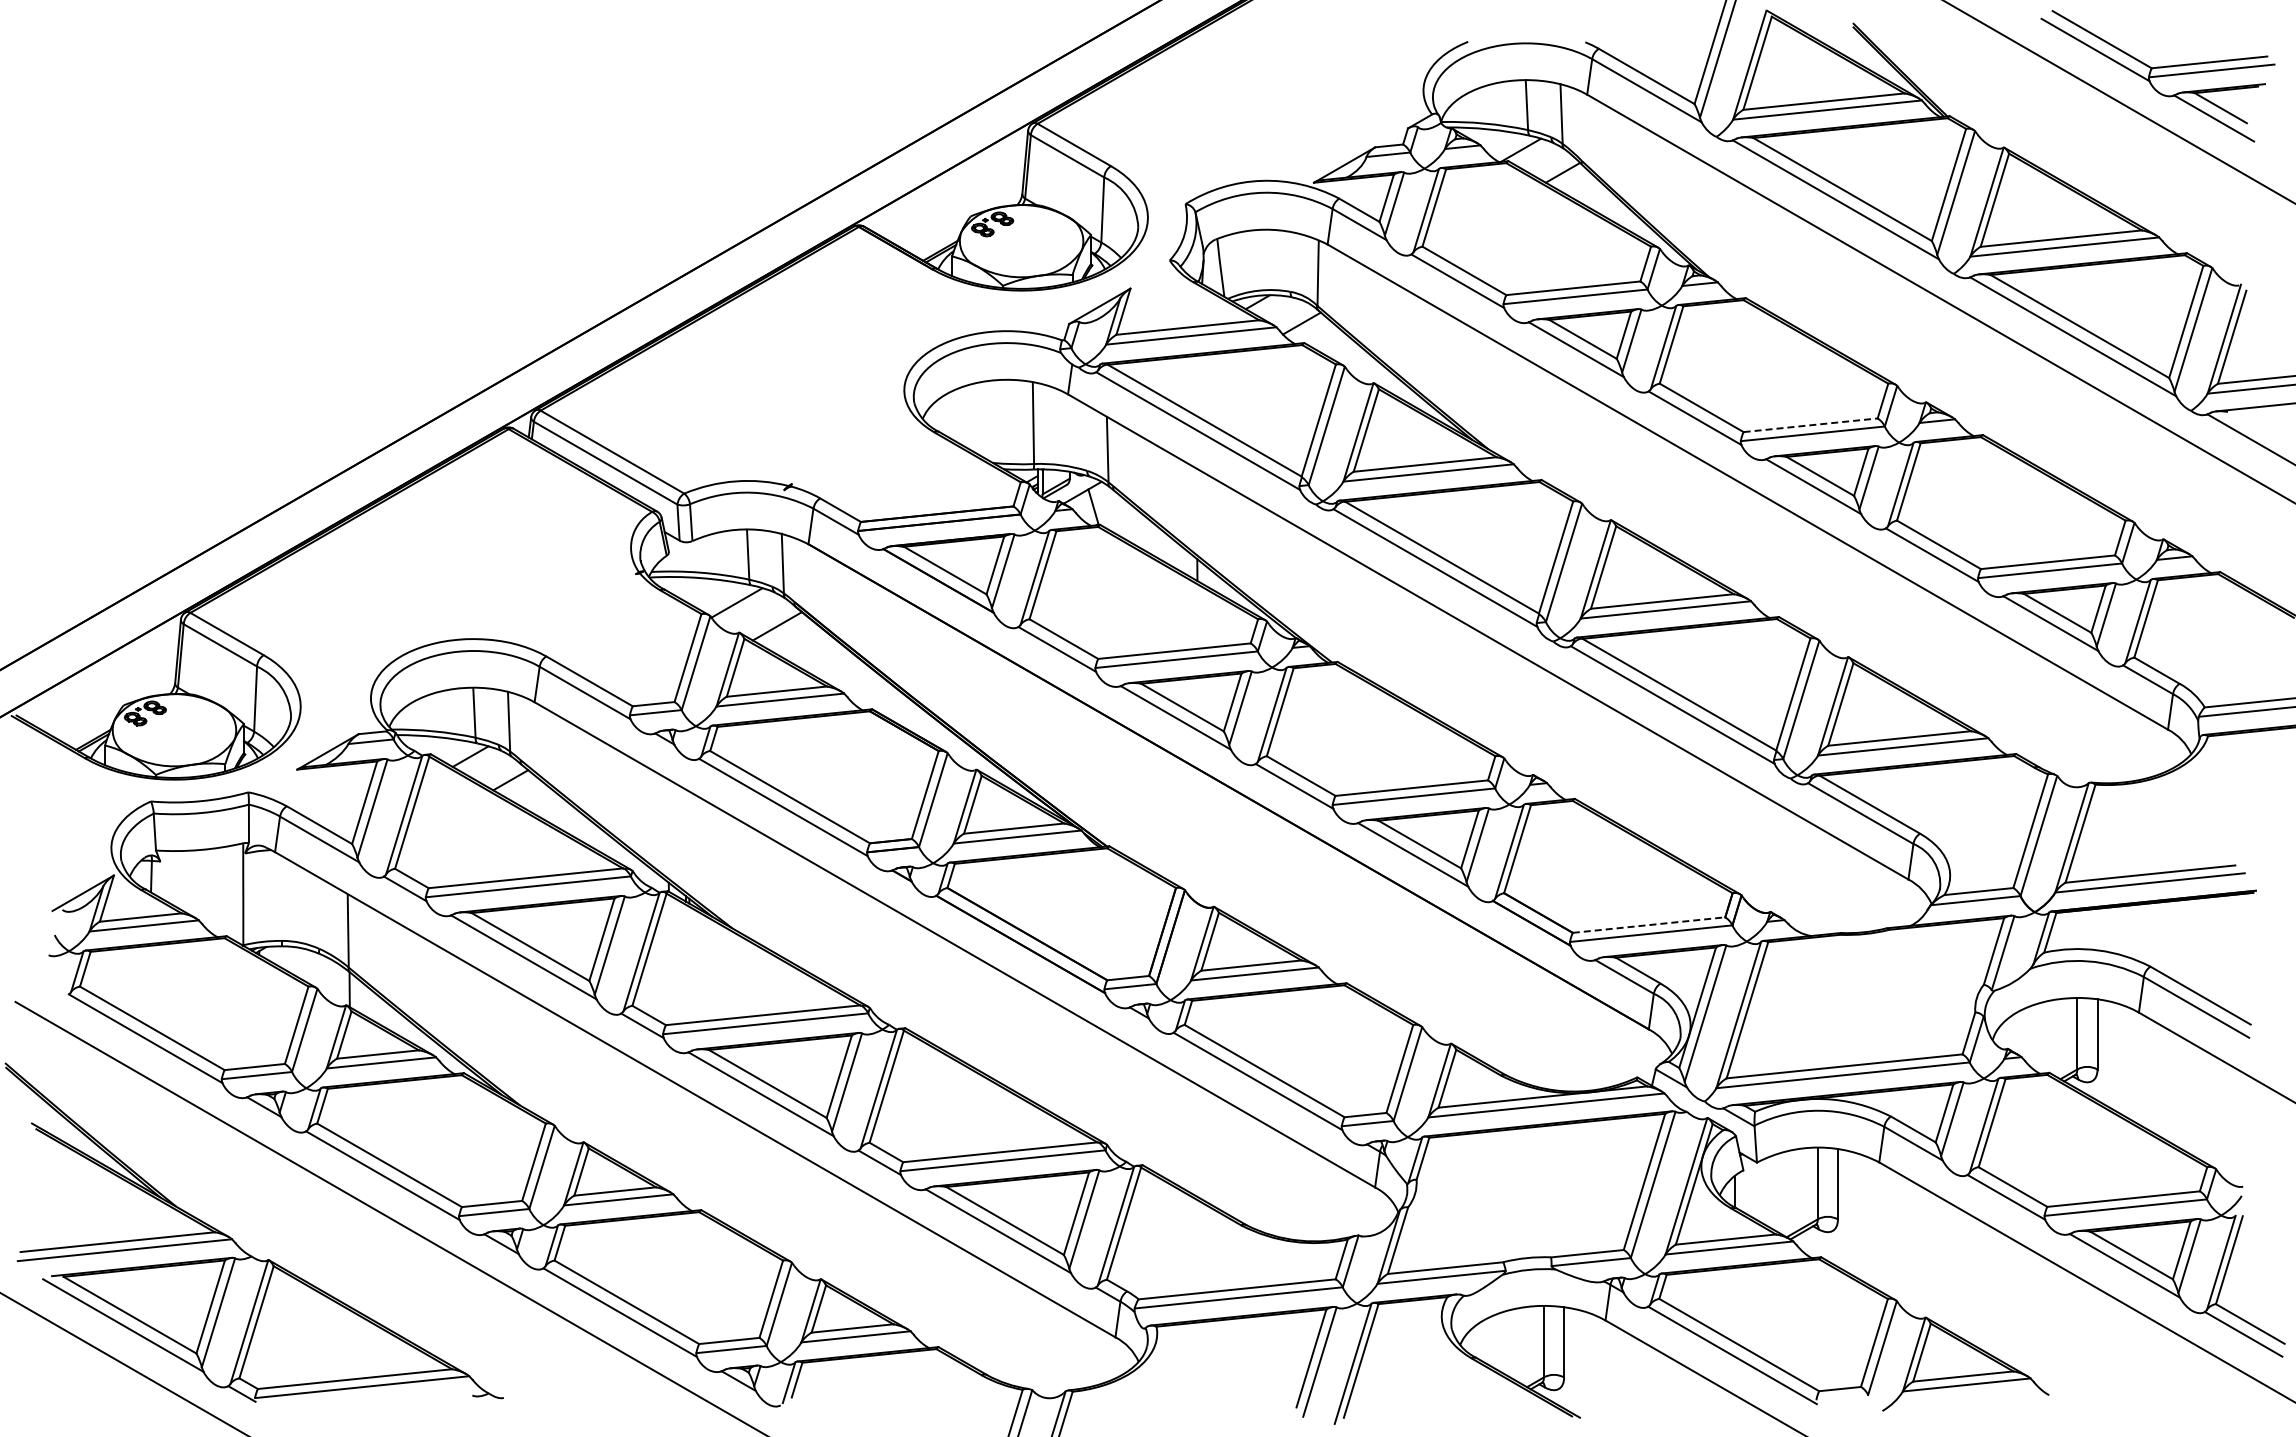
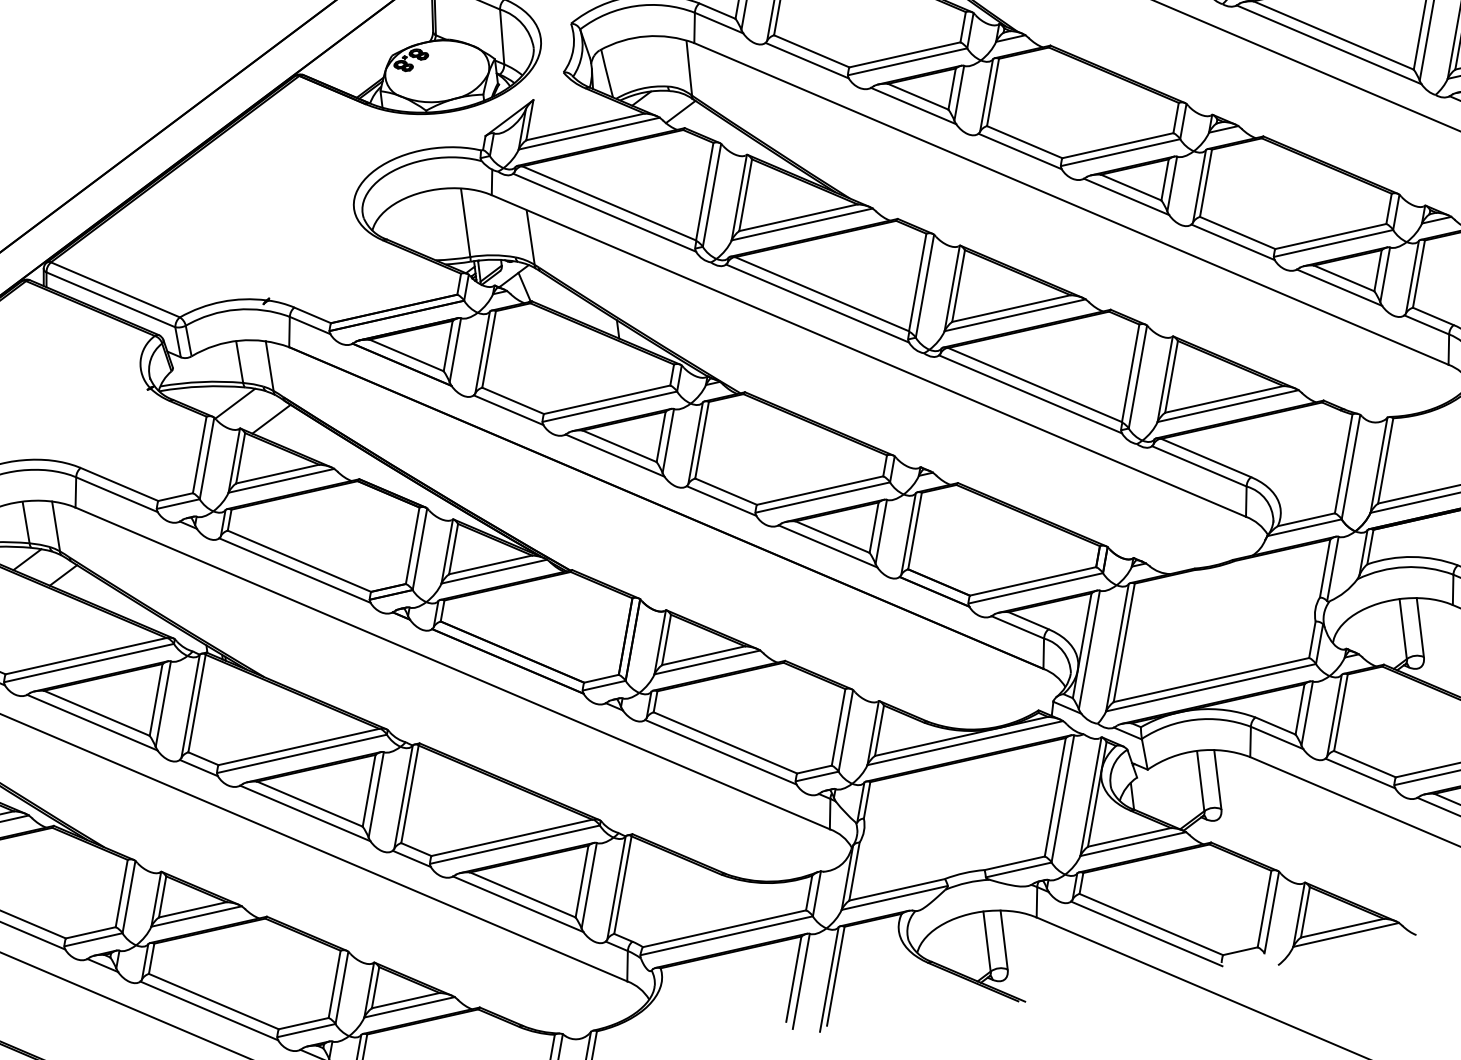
line: (1811, 425) -> (1118, 145), dashed -> solid
line: (1649, 925) -> (1033, 581), dashed -> solid

